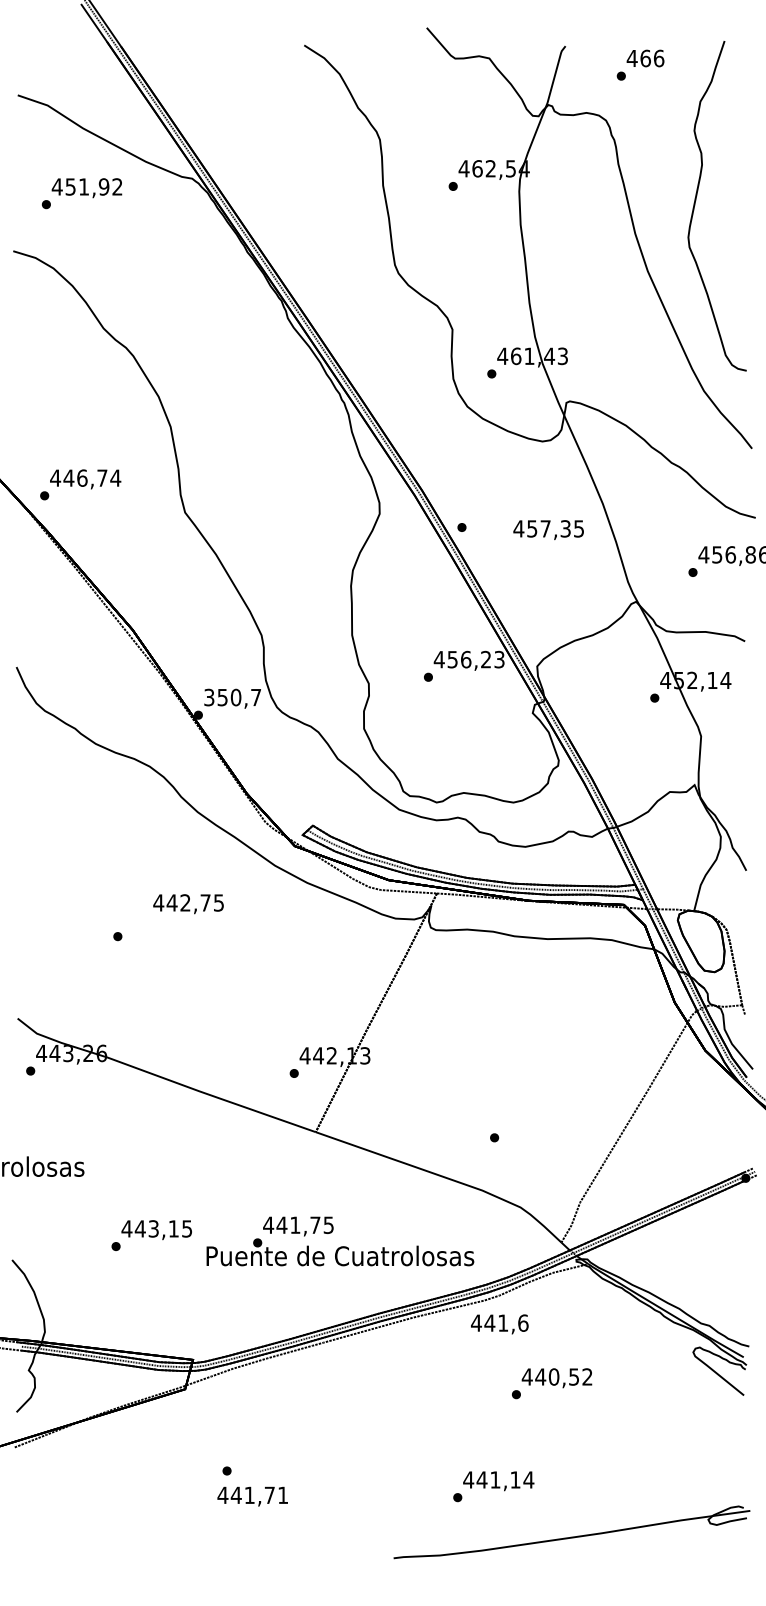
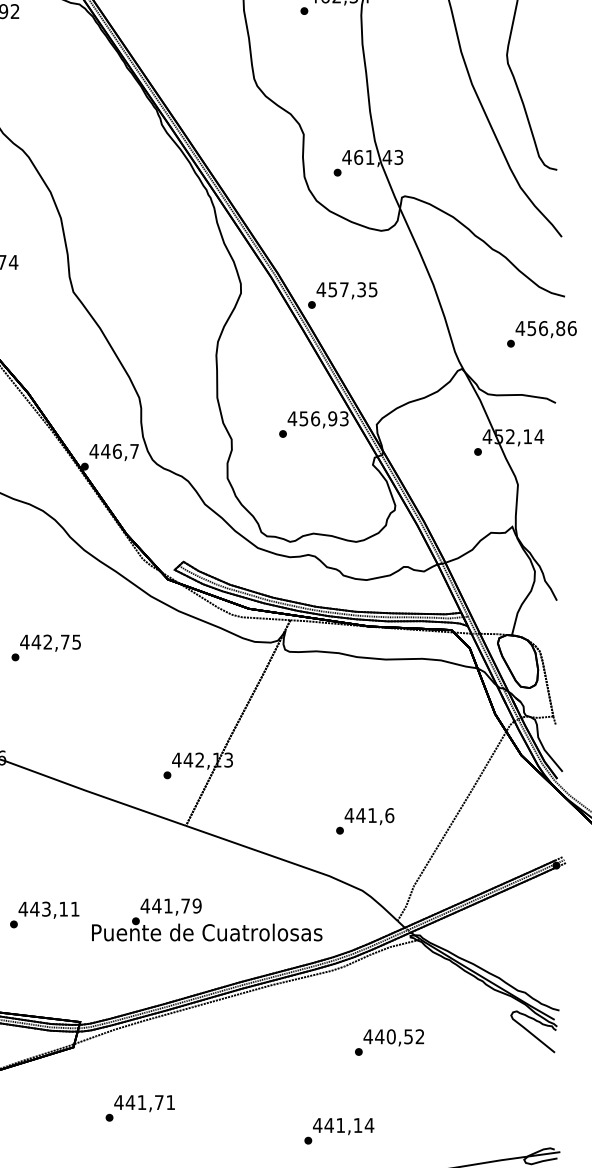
text: (548, 530) -> (346, 291), moved
text: (485, 659) -> (332, 418), 456,23 -> 456,93
text: (222, 697) -> (105, 451), 350,7 -> 446,7
text: (188, 904) -> (50, 643), moved
text: (328, 1224) -> (196, 905), 441,75 -> 441,79
text: (186, 1228) -> (74, 908), 443,15 -> 443,11
text: (499, 1324) -> (369, 816), moved
text: (252, 1496) -> (144, 1103), moved

